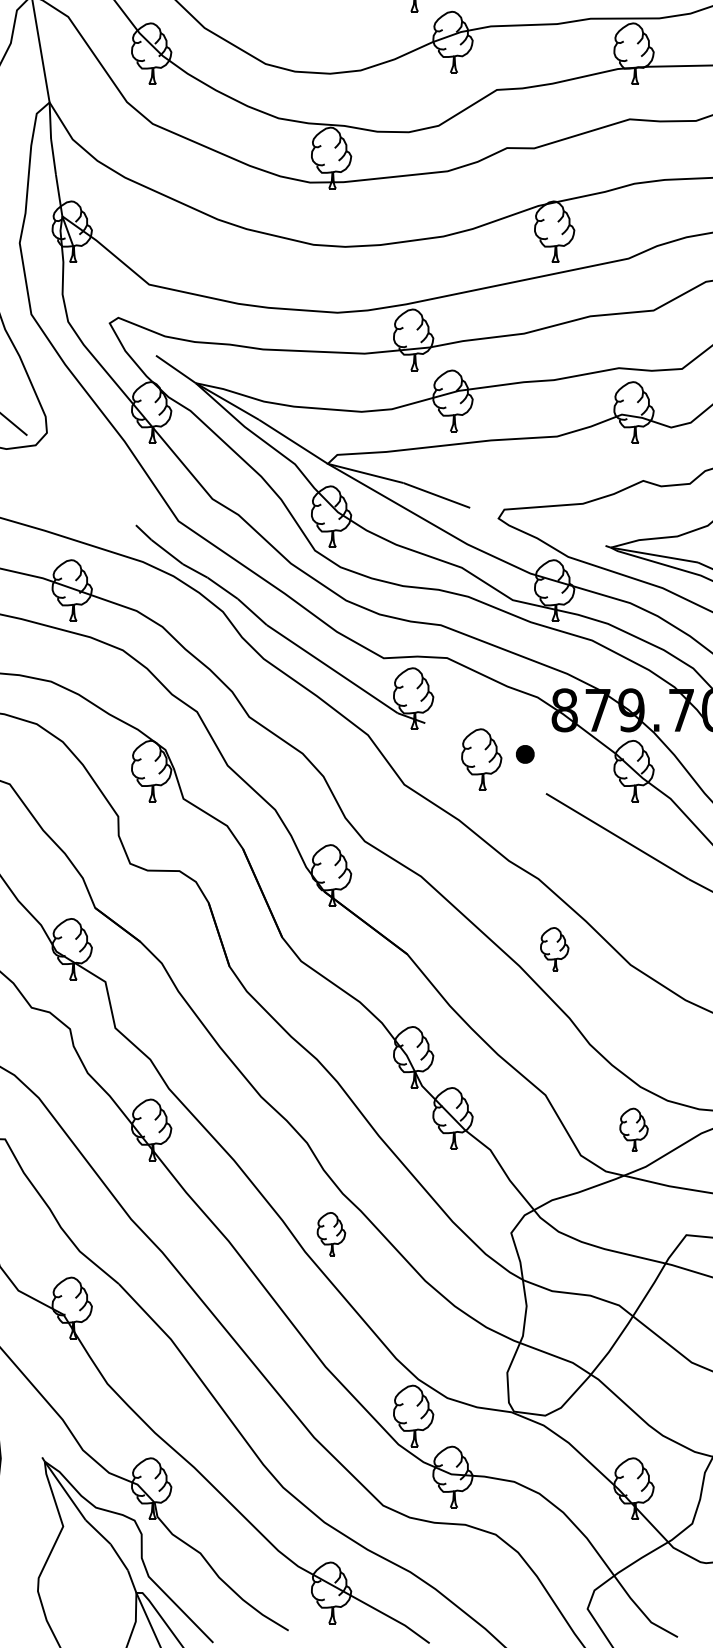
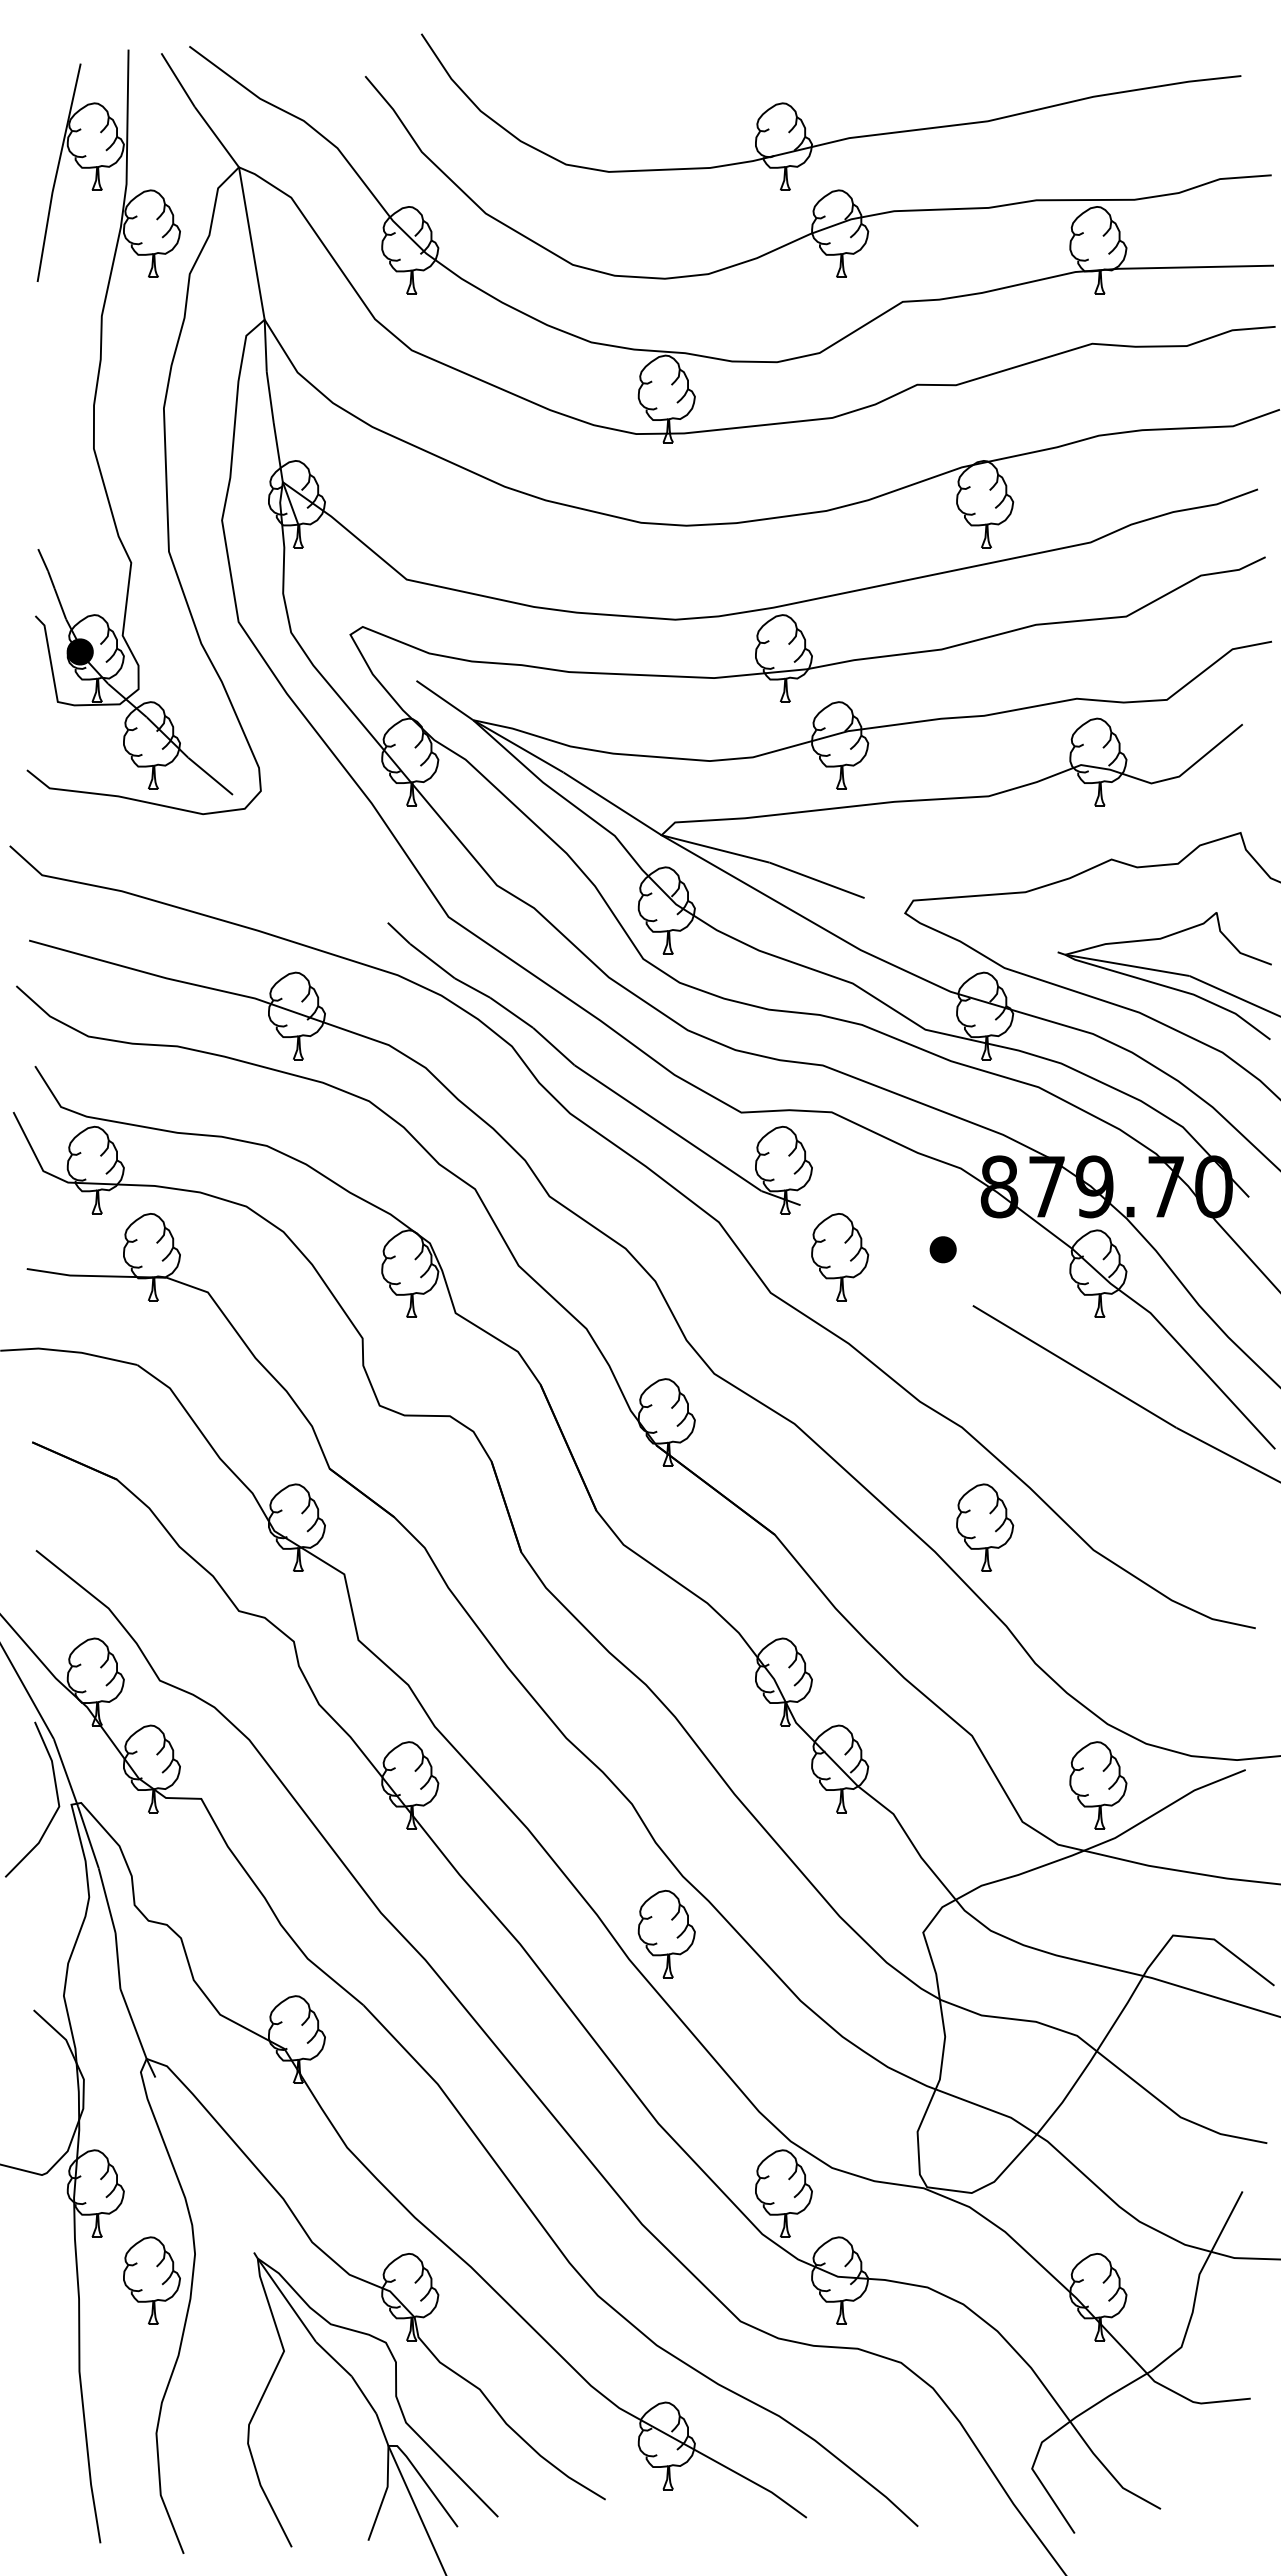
part: (482, 759) -> (840, 1257), moved
part: (554, 949) -> (985, 1527), size x1.43
part: (634, 1129) -> (1098, 1785), size x1.43
part: (331, 1233) -> (666, 1933), size x1.43

